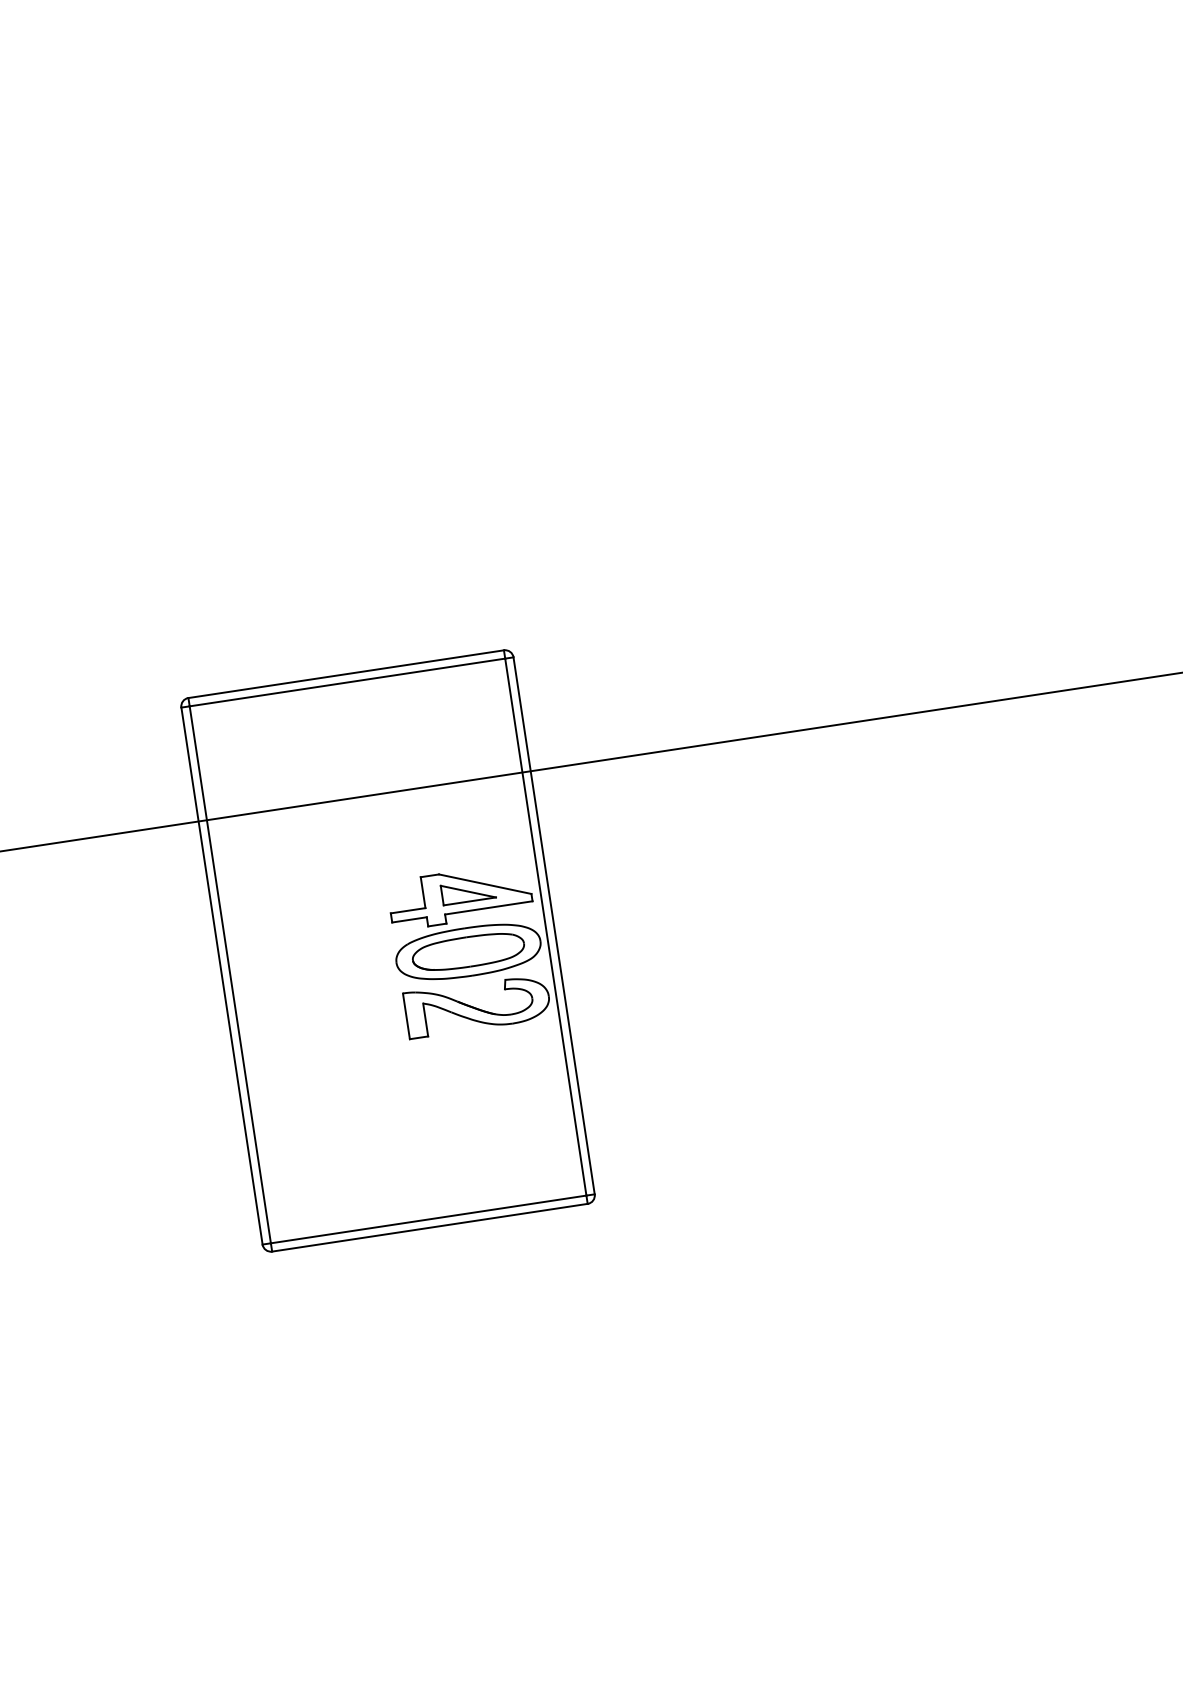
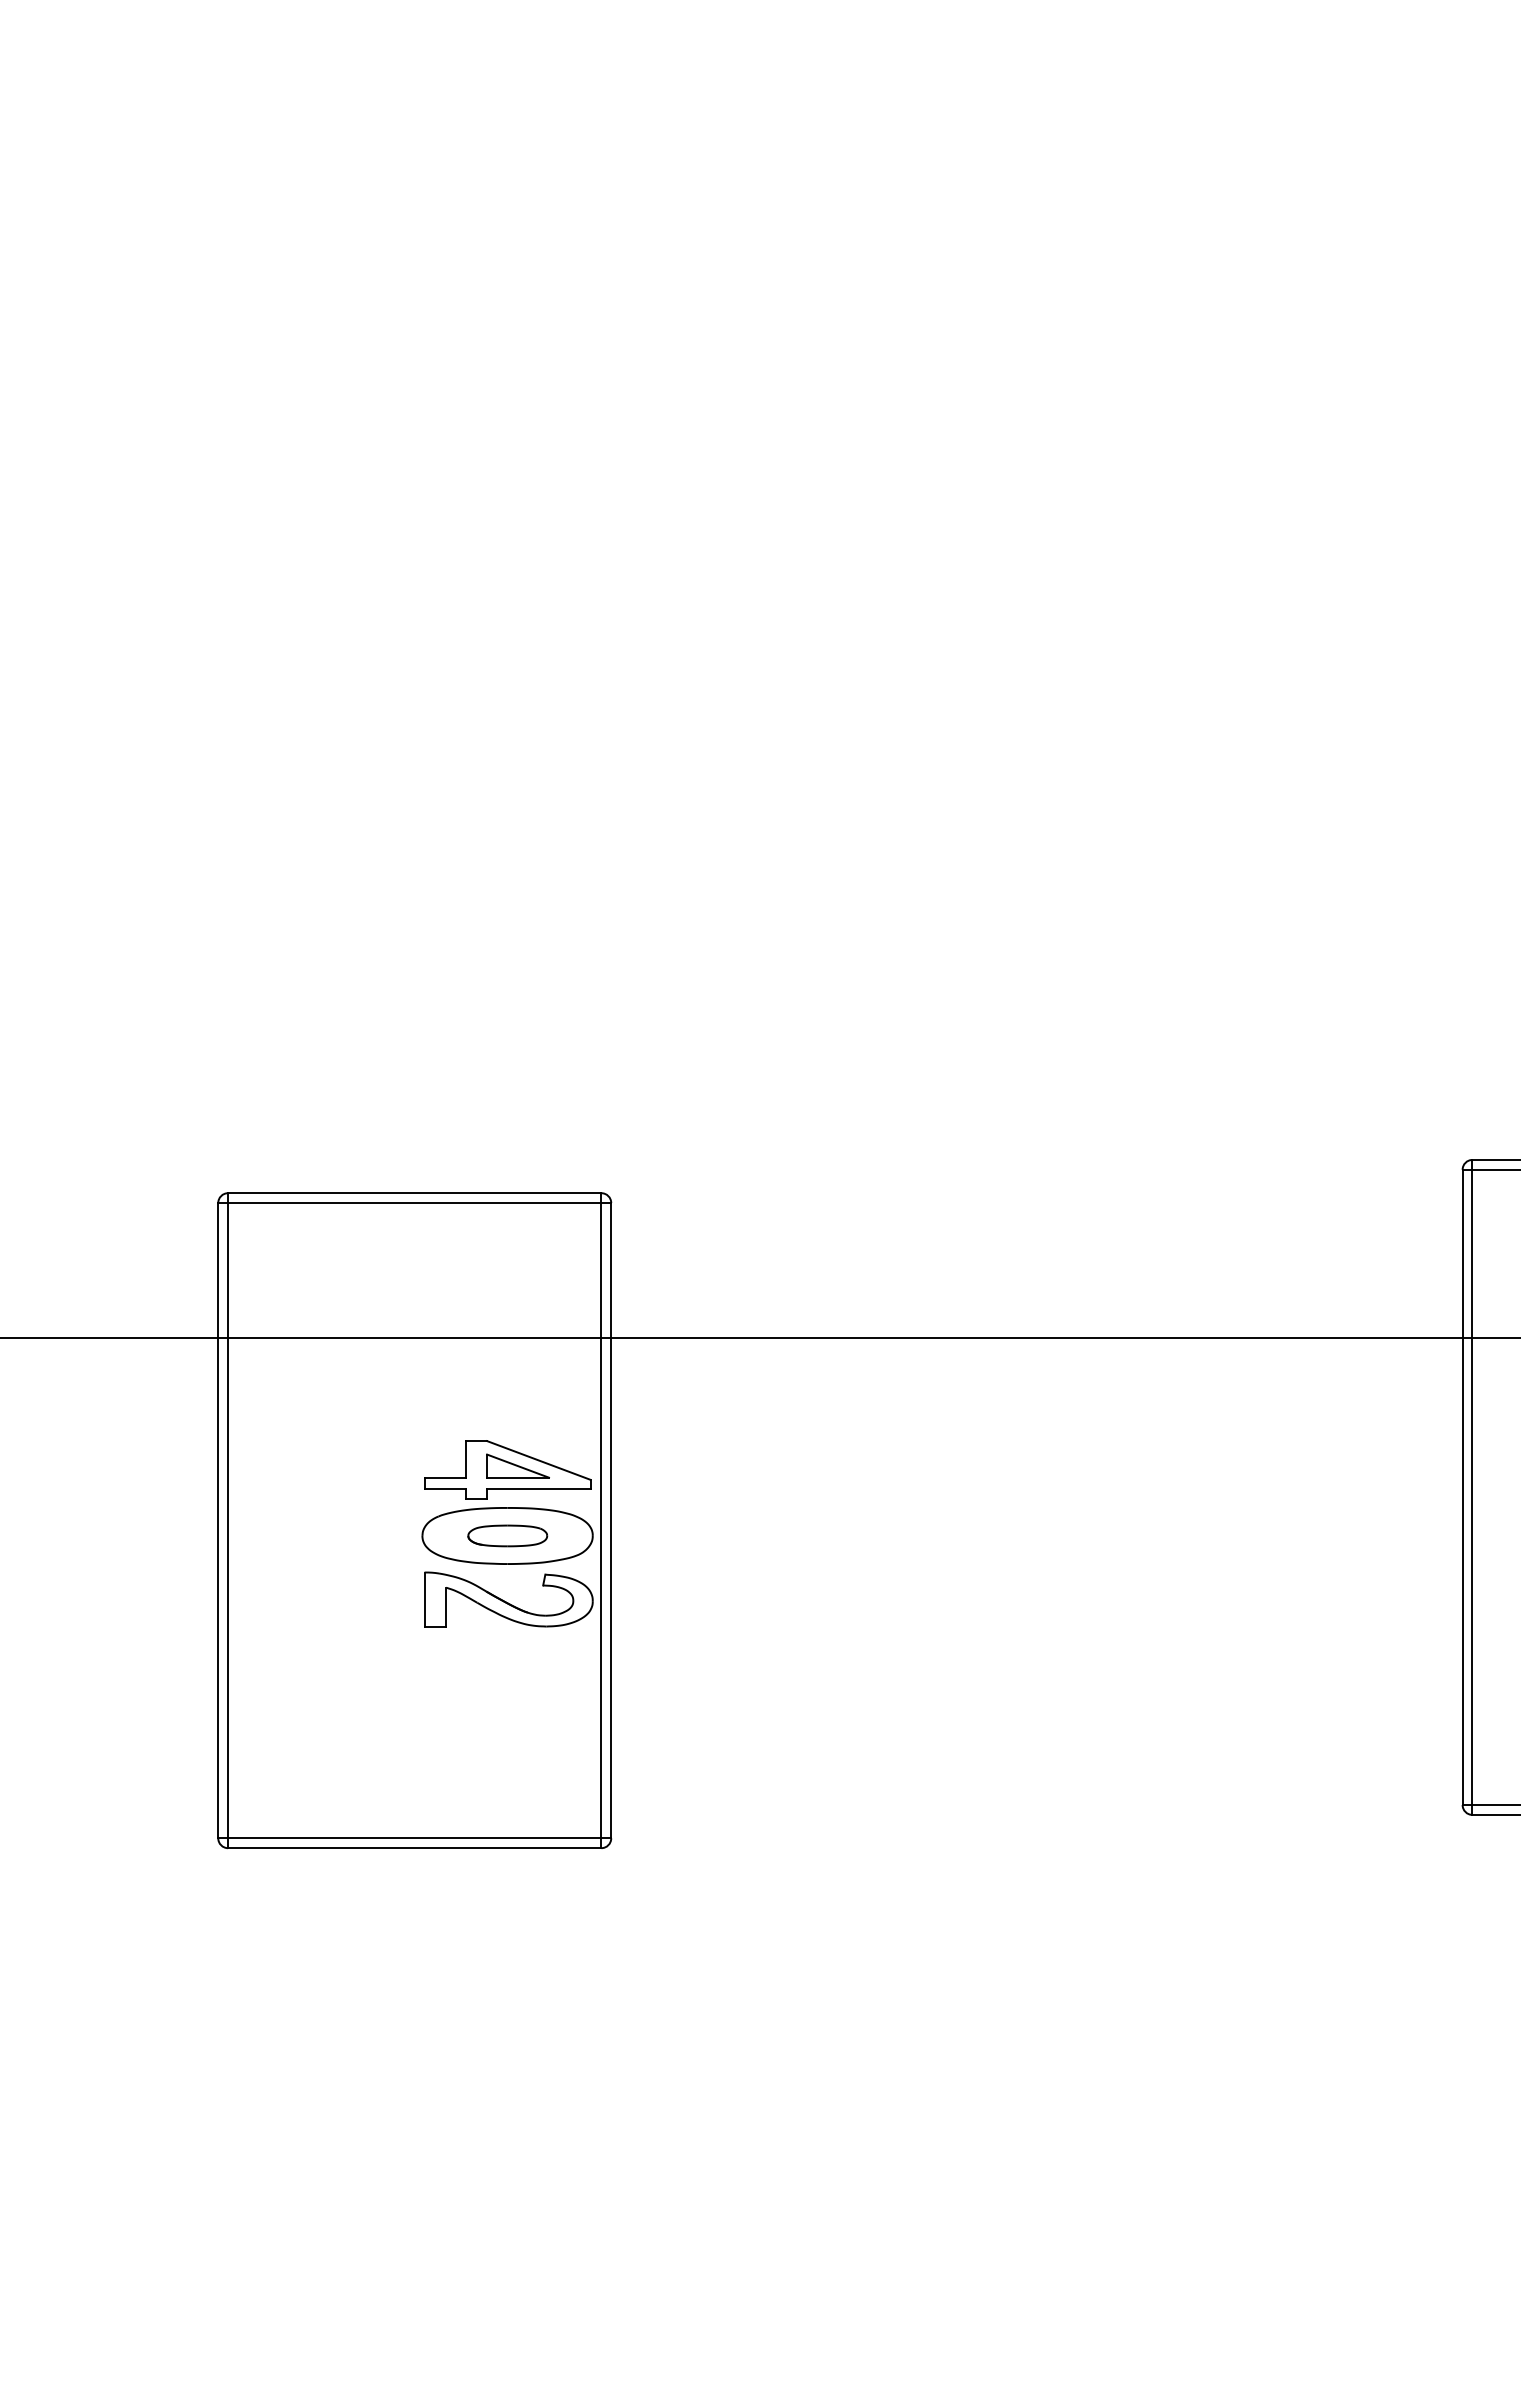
part: (468, 951) -> (507, 1535), size x0.6

